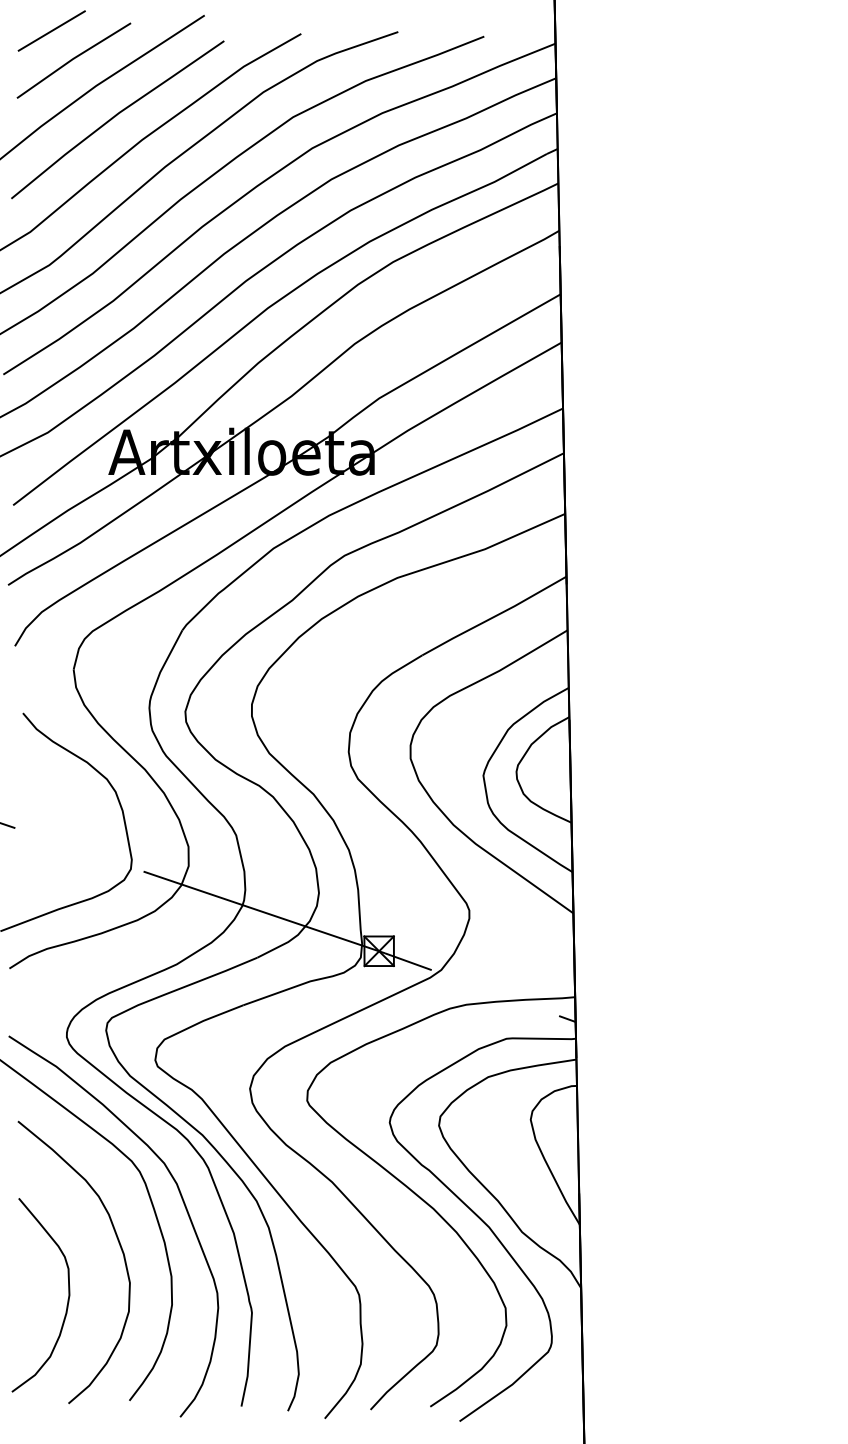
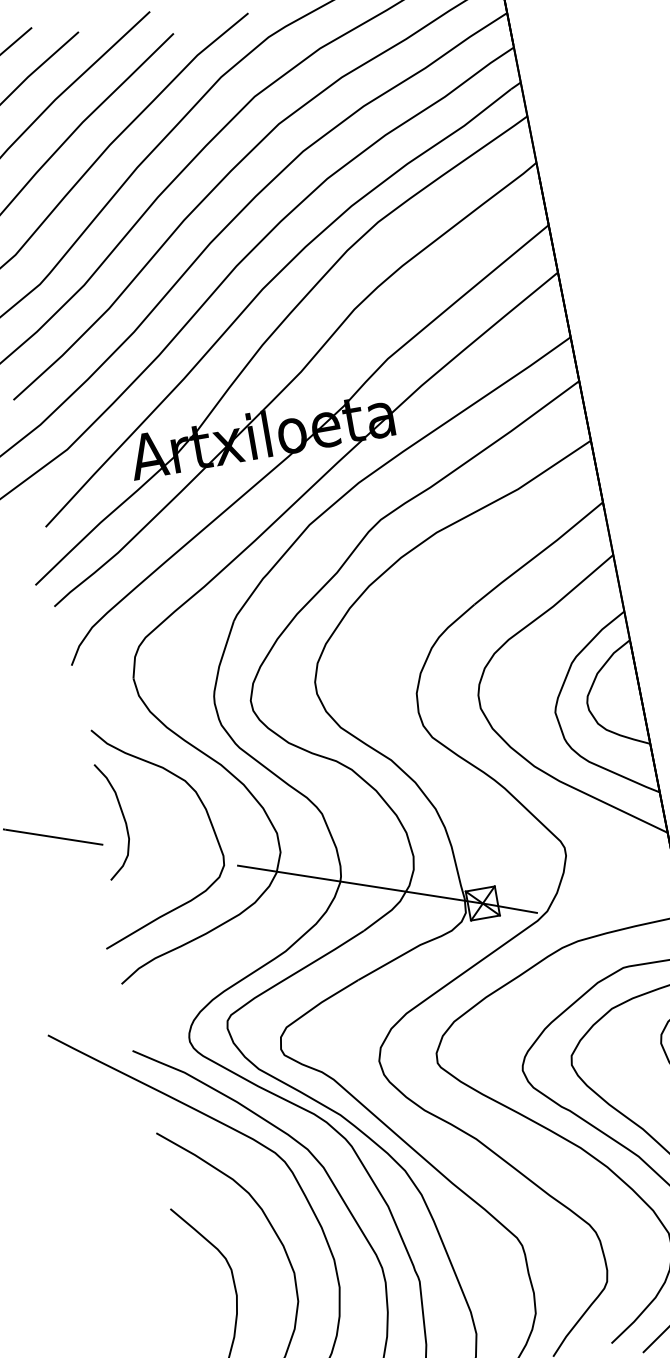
curve: (39, 805) -> (123, 818), added

